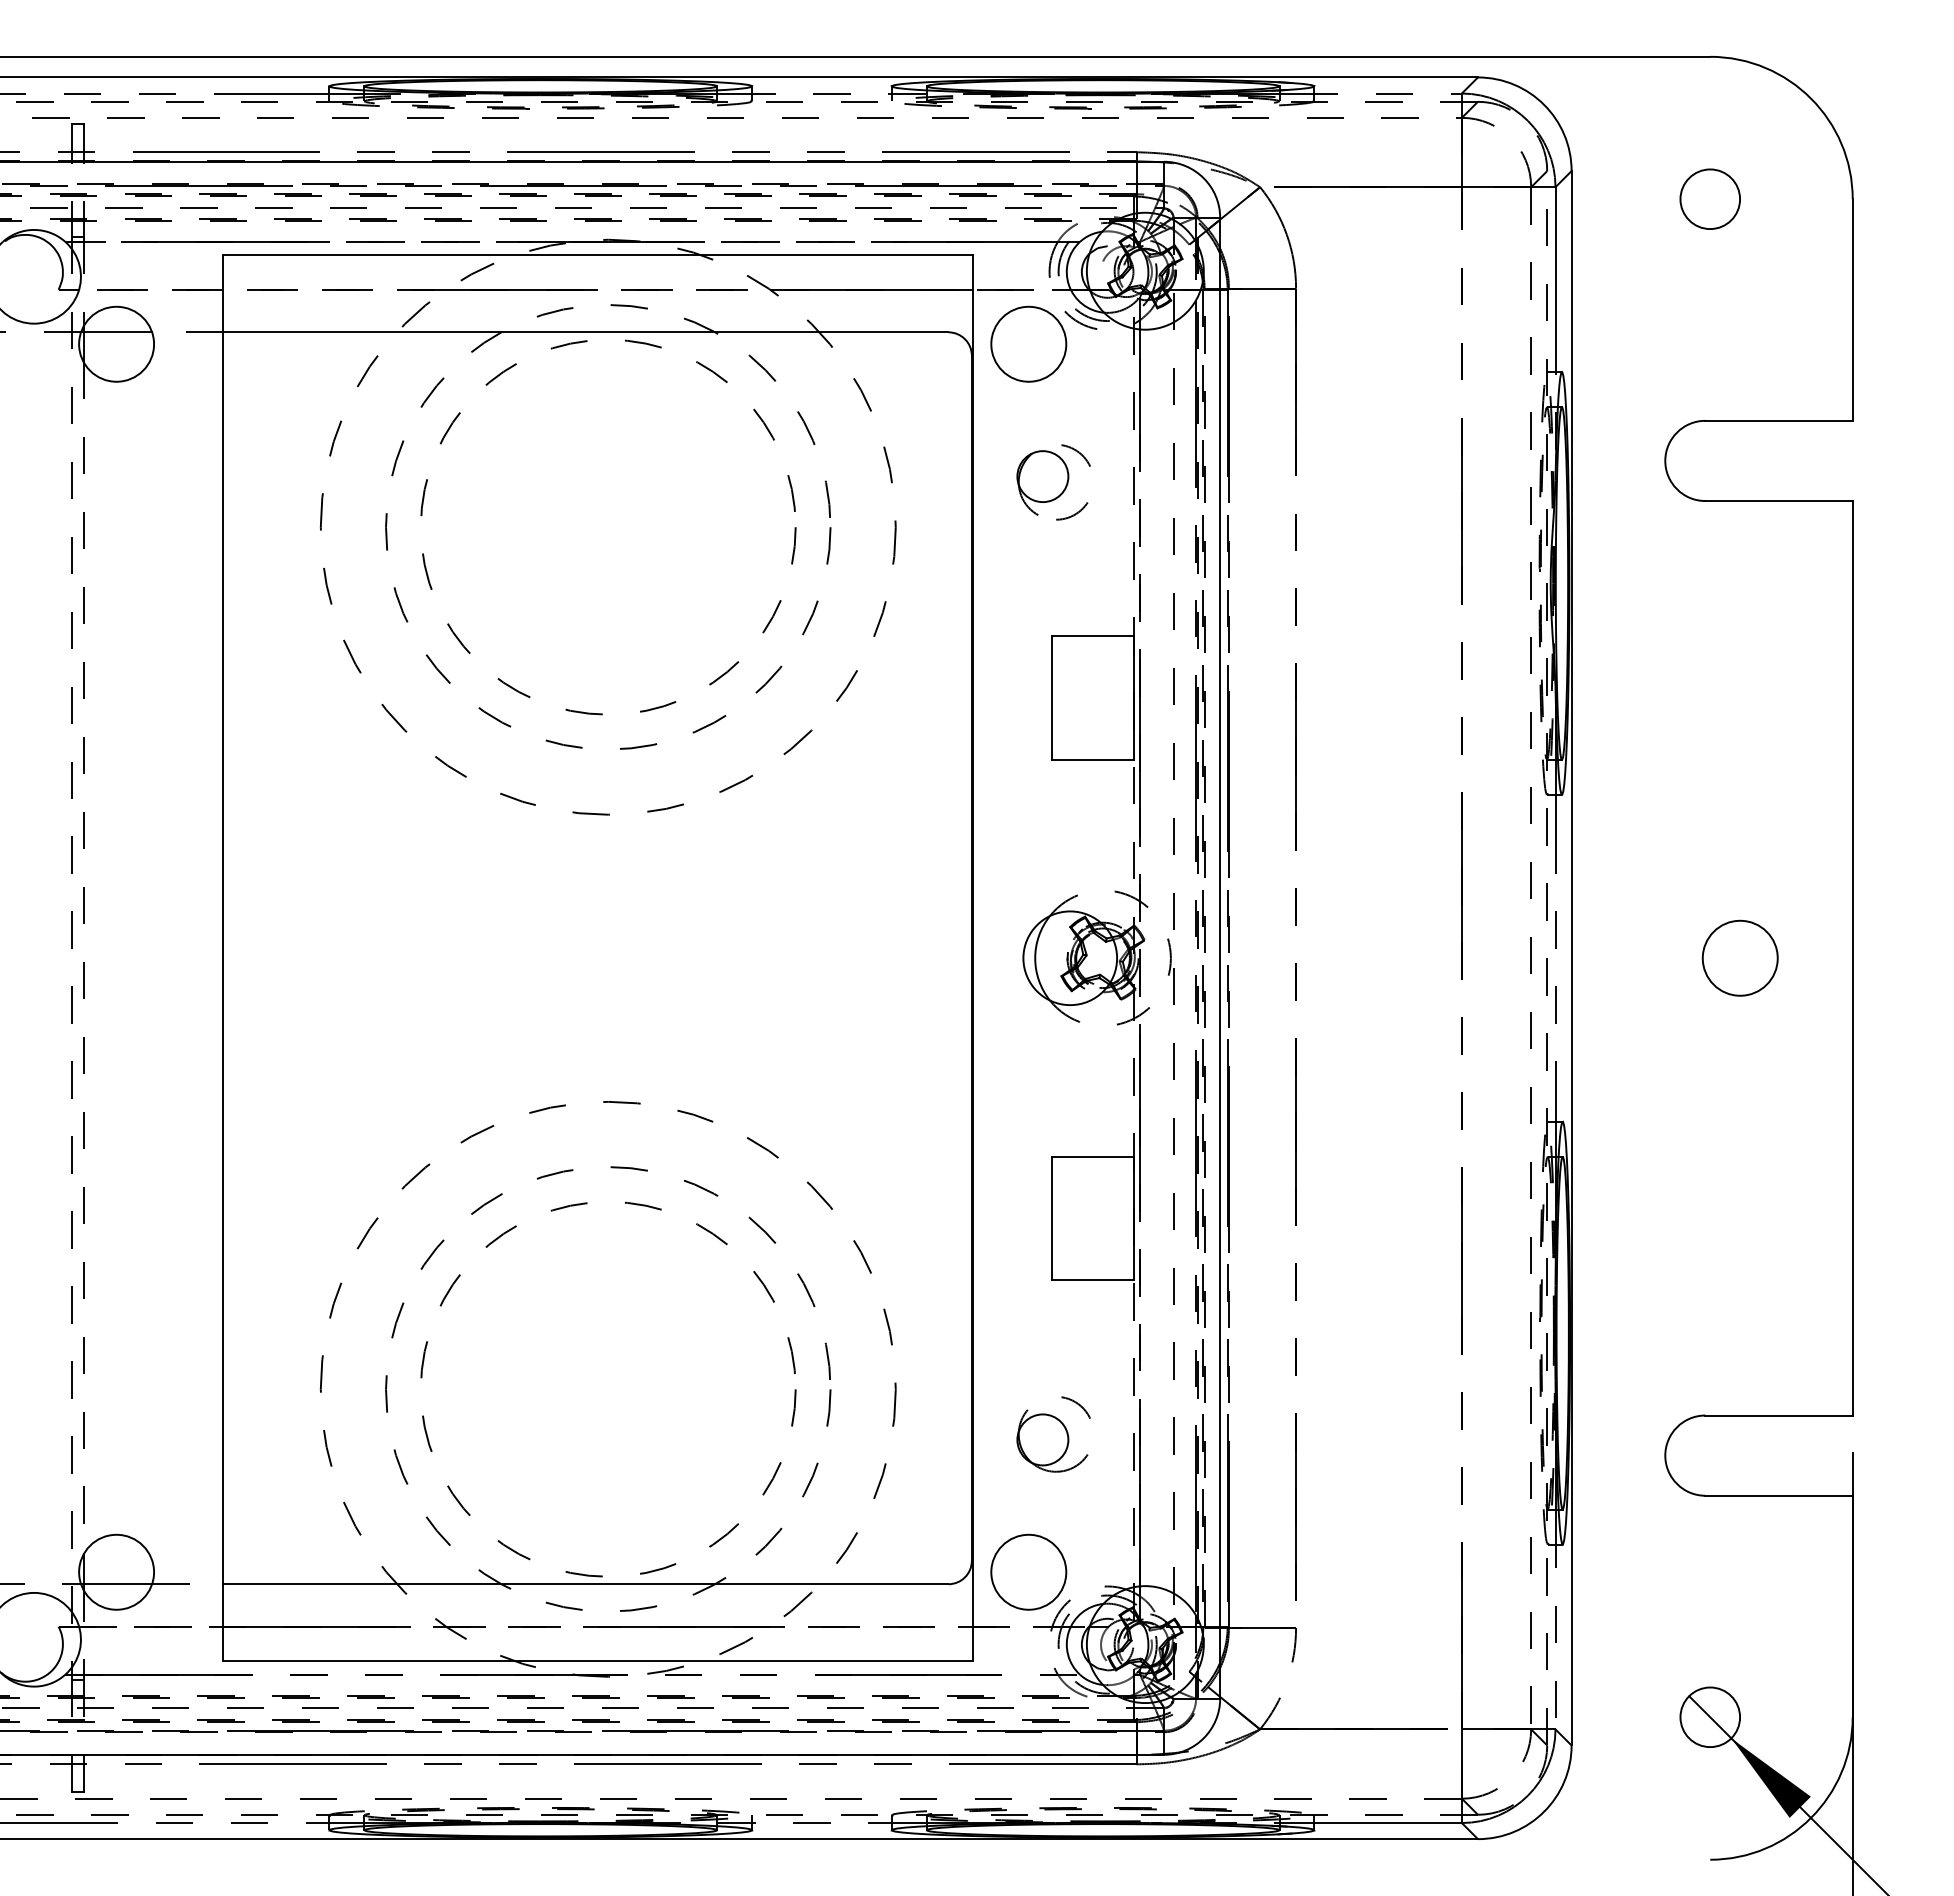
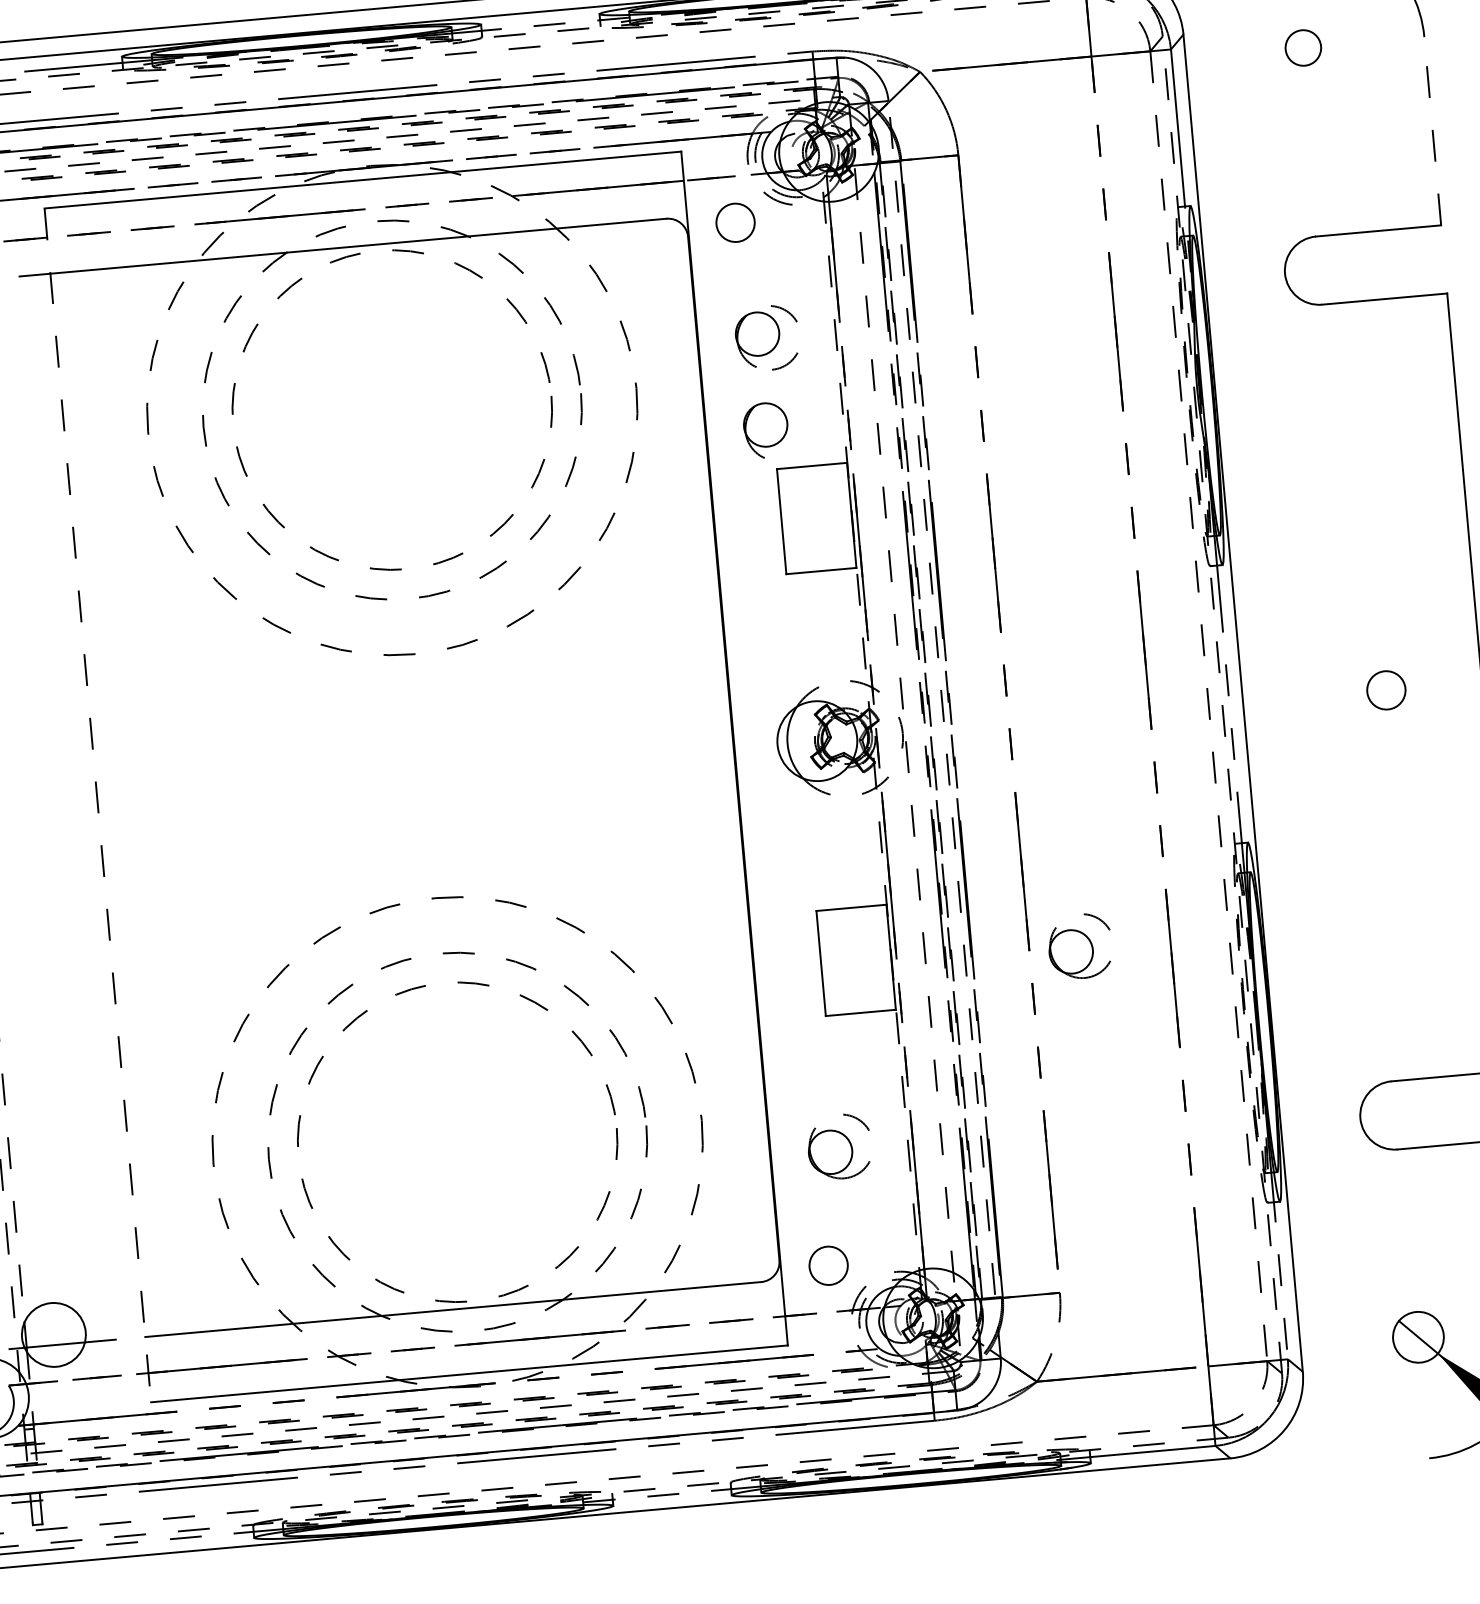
circle: (1710, 199) -> (1303, 48), size x0.7
line: (1852, 310) -> (1432, 131), solid -> dashed
circle: (1028, 343) -> (735, 222), size x0.6
part: (1042, 589) -> (765, 430), added
line: (1220, 957) -> (944, 729), solid -> dashed
circle: (1739, 957) -> (1385, 689), size x0.6
line: (223, 958) -> (98, 805), solid -> dashed
part: (1355, 1225) -> (1079, 946), added
circle: (1028, 1571) -> (828, 1265), size x0.6

